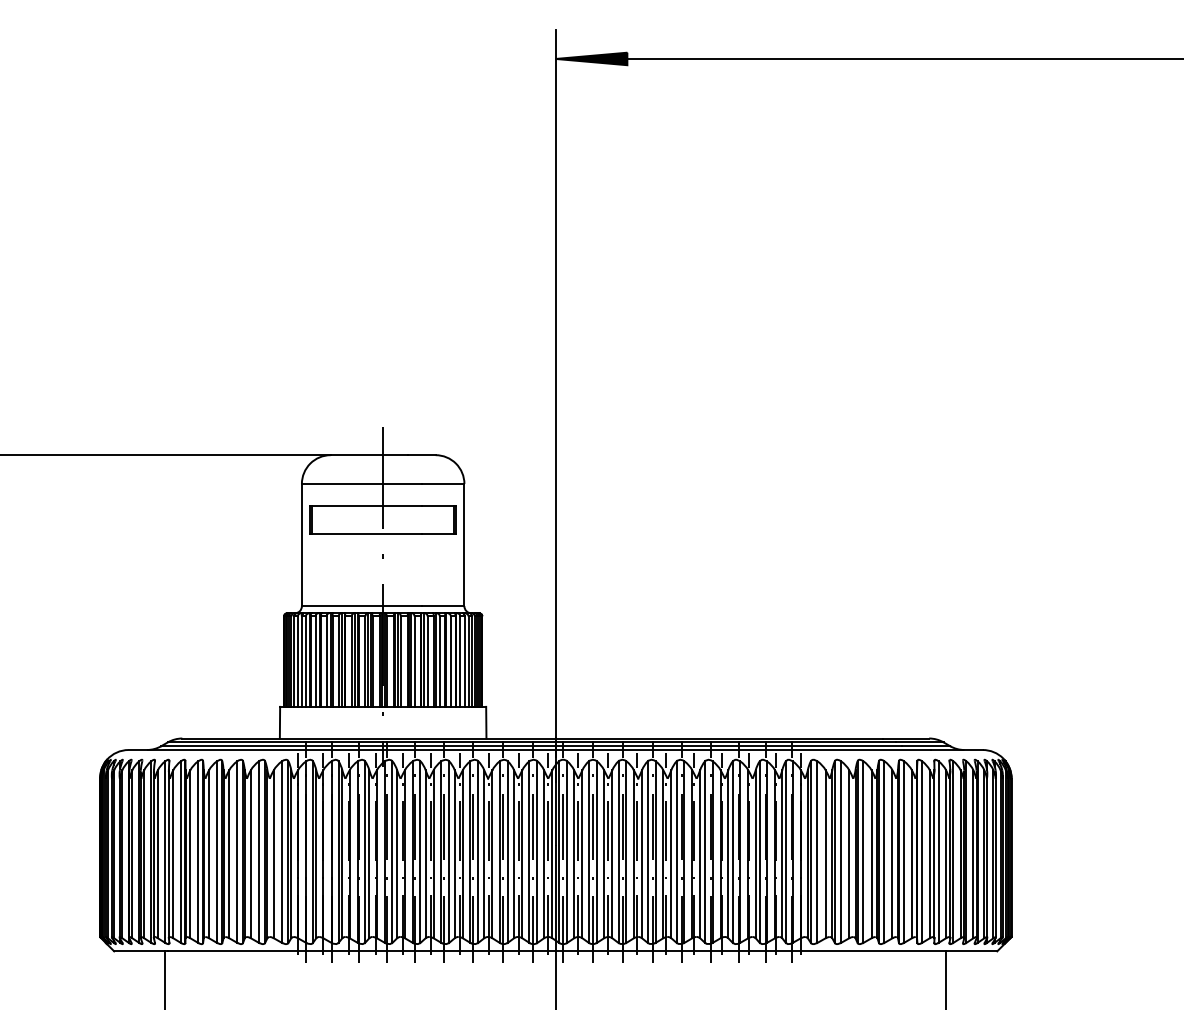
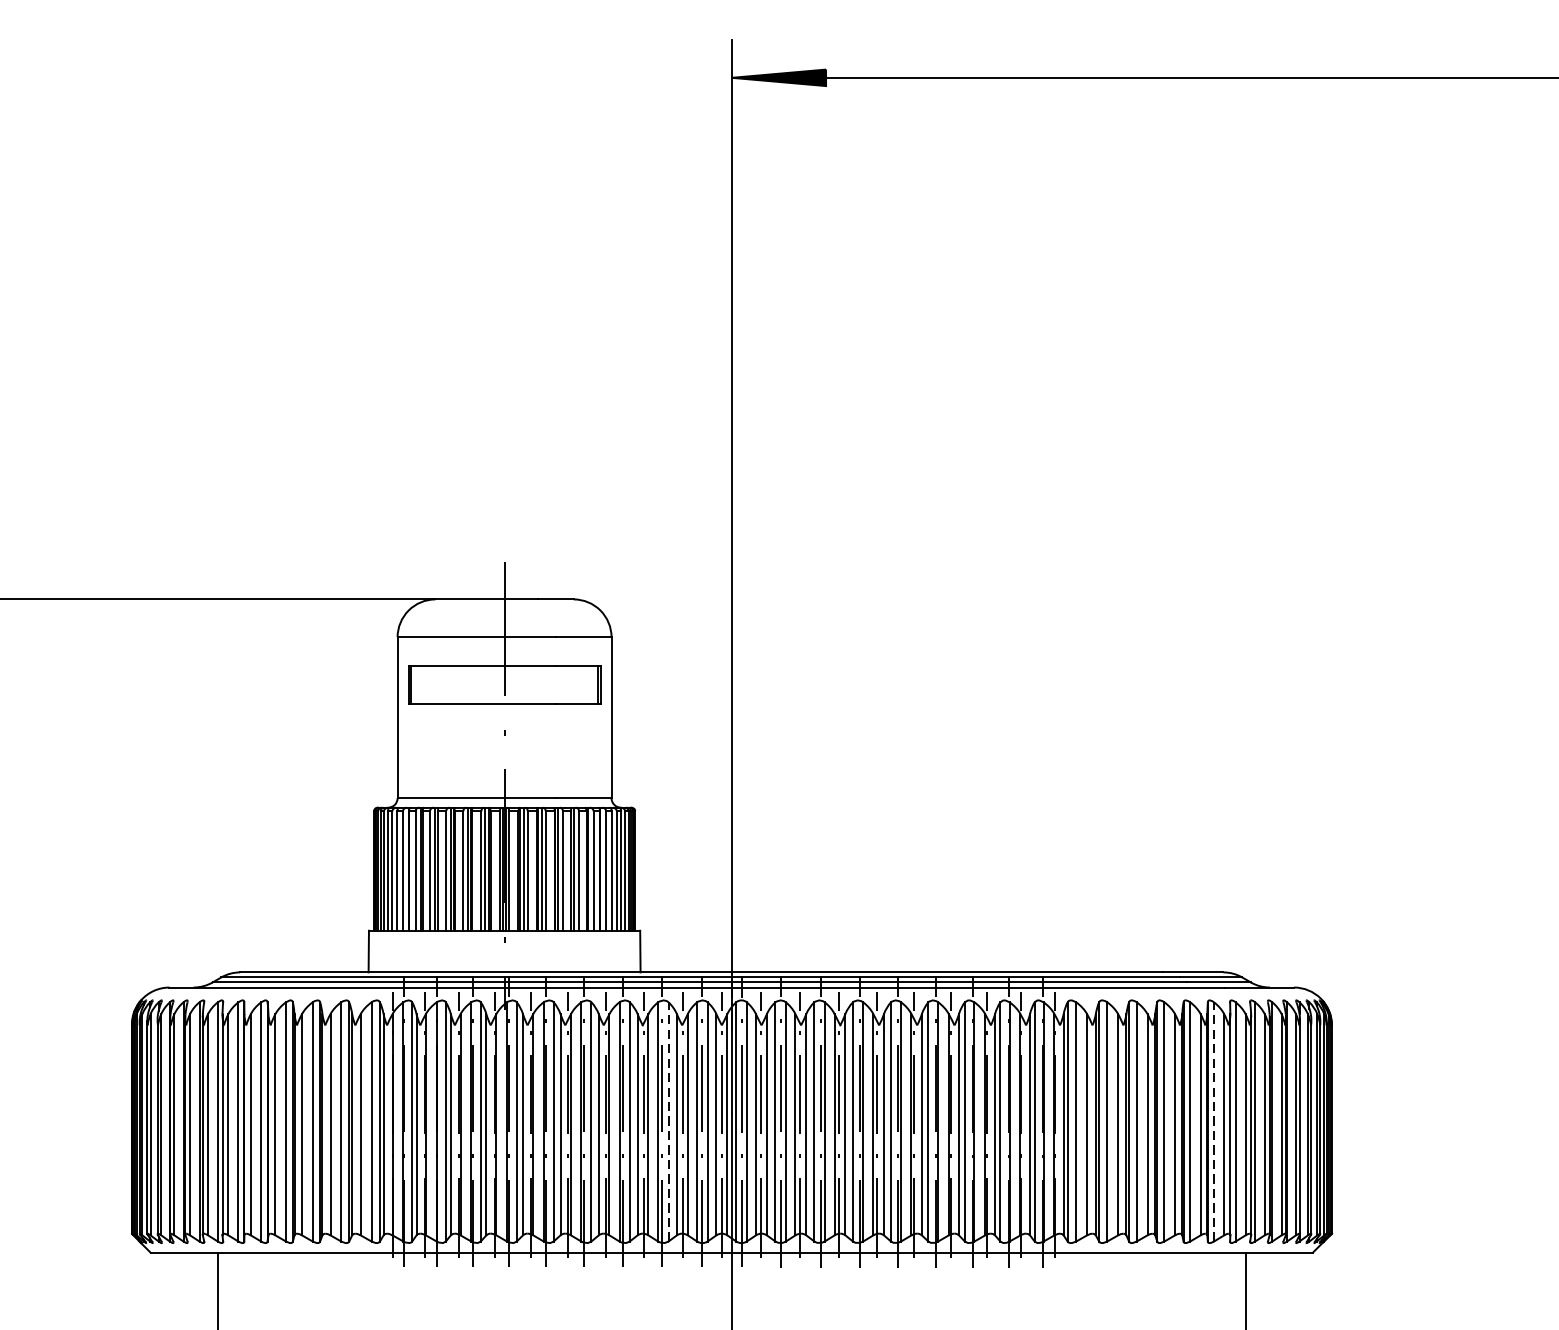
line: (507, 852) -> (668, 1122), solid -> dashed
line: (922, 852) -> (1214, 1122), solid -> dashed

